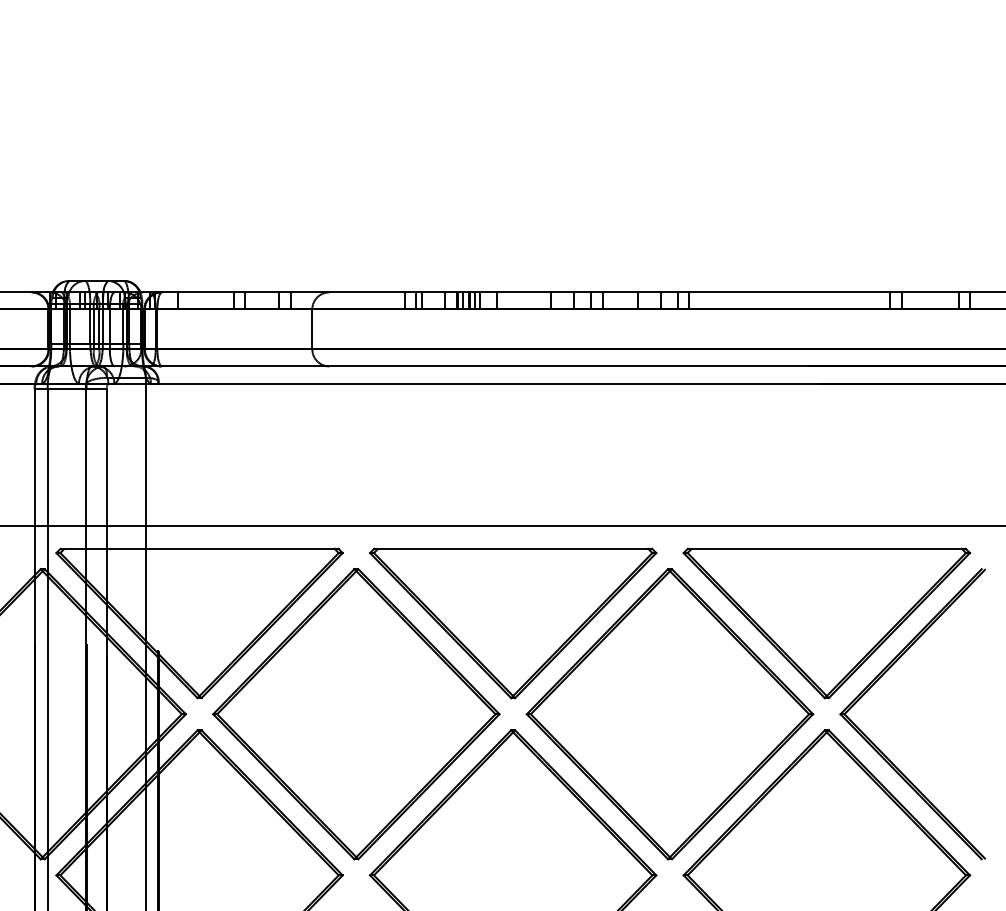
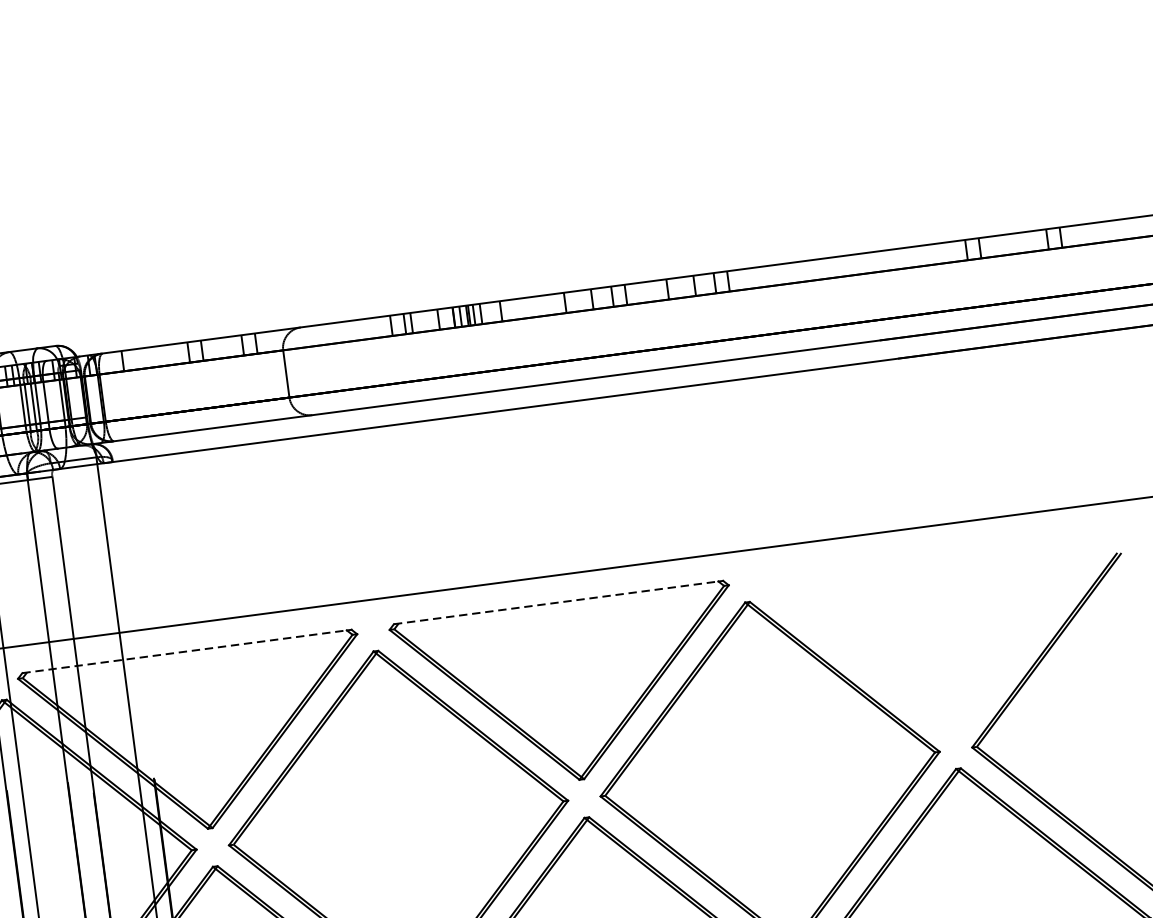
line: (197, 548) -> (184, 651), solid -> dashed
line: (511, 548) -> (556, 602), solid -> dashed
part: (826, 623) -> (941, 642), removed

